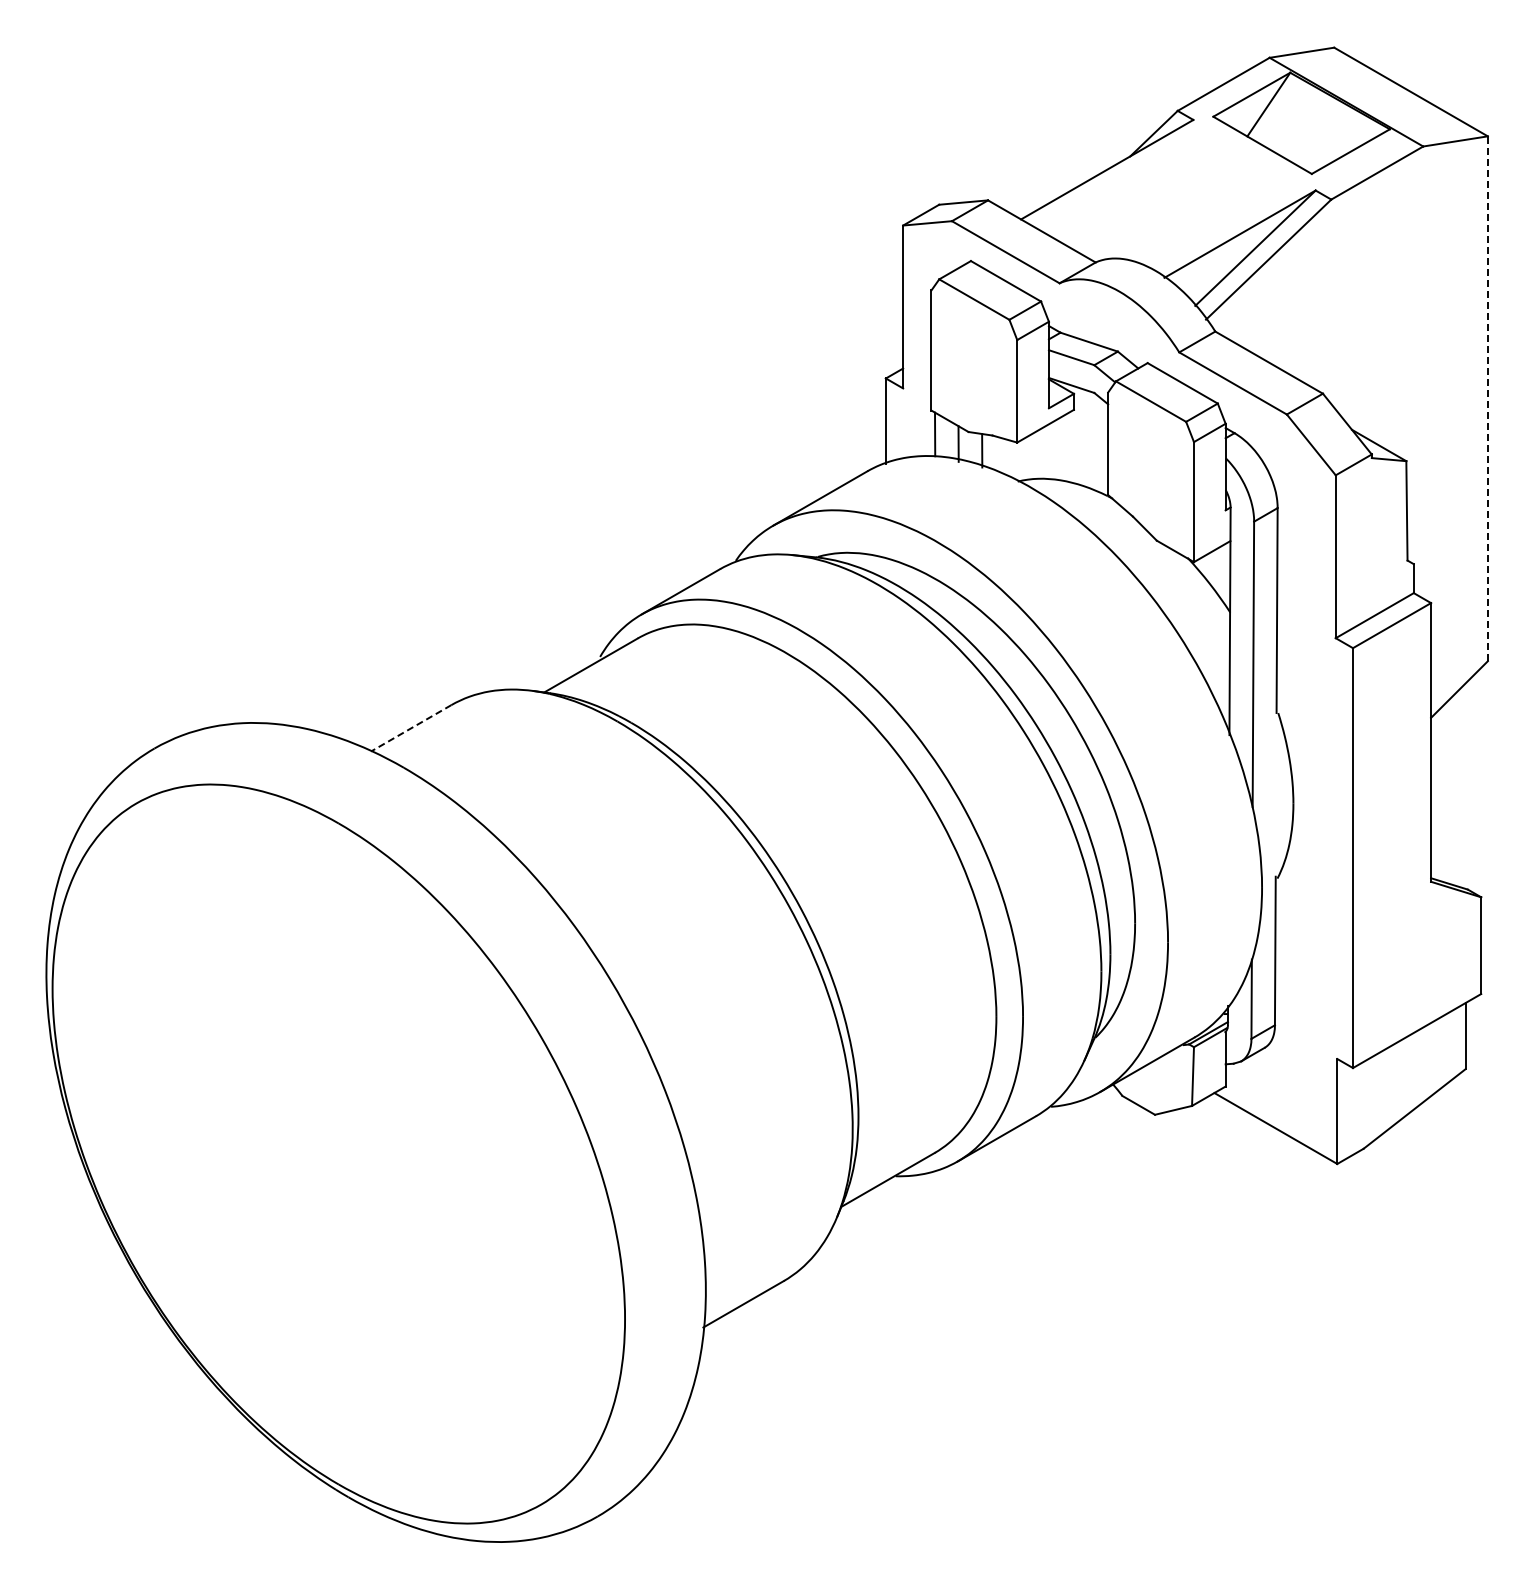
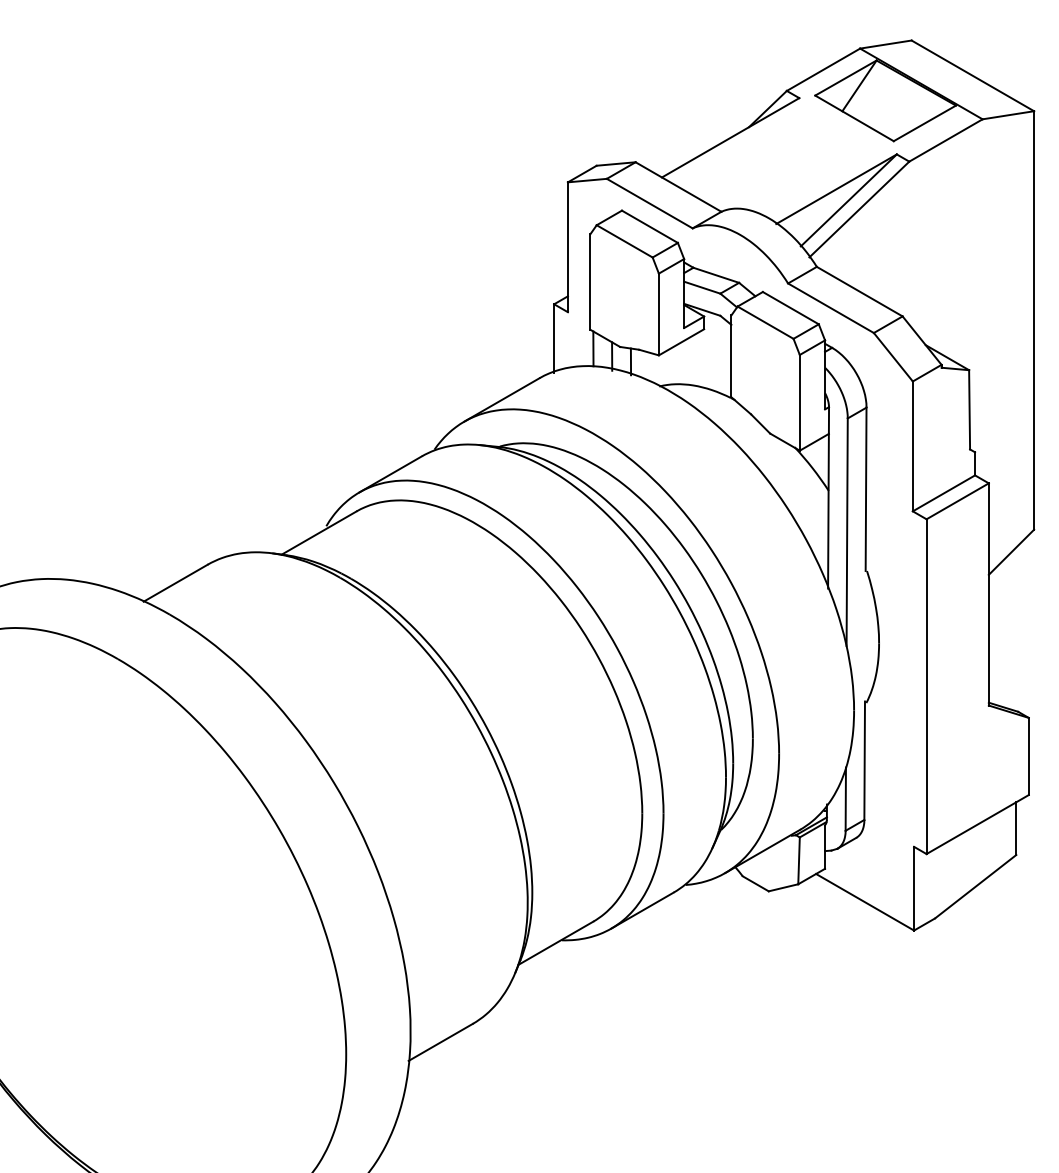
line: (1487, 398) -> (1033, 320), dashed -> solid
line: (410, 728) -> (175, 583), dashed -> solid

